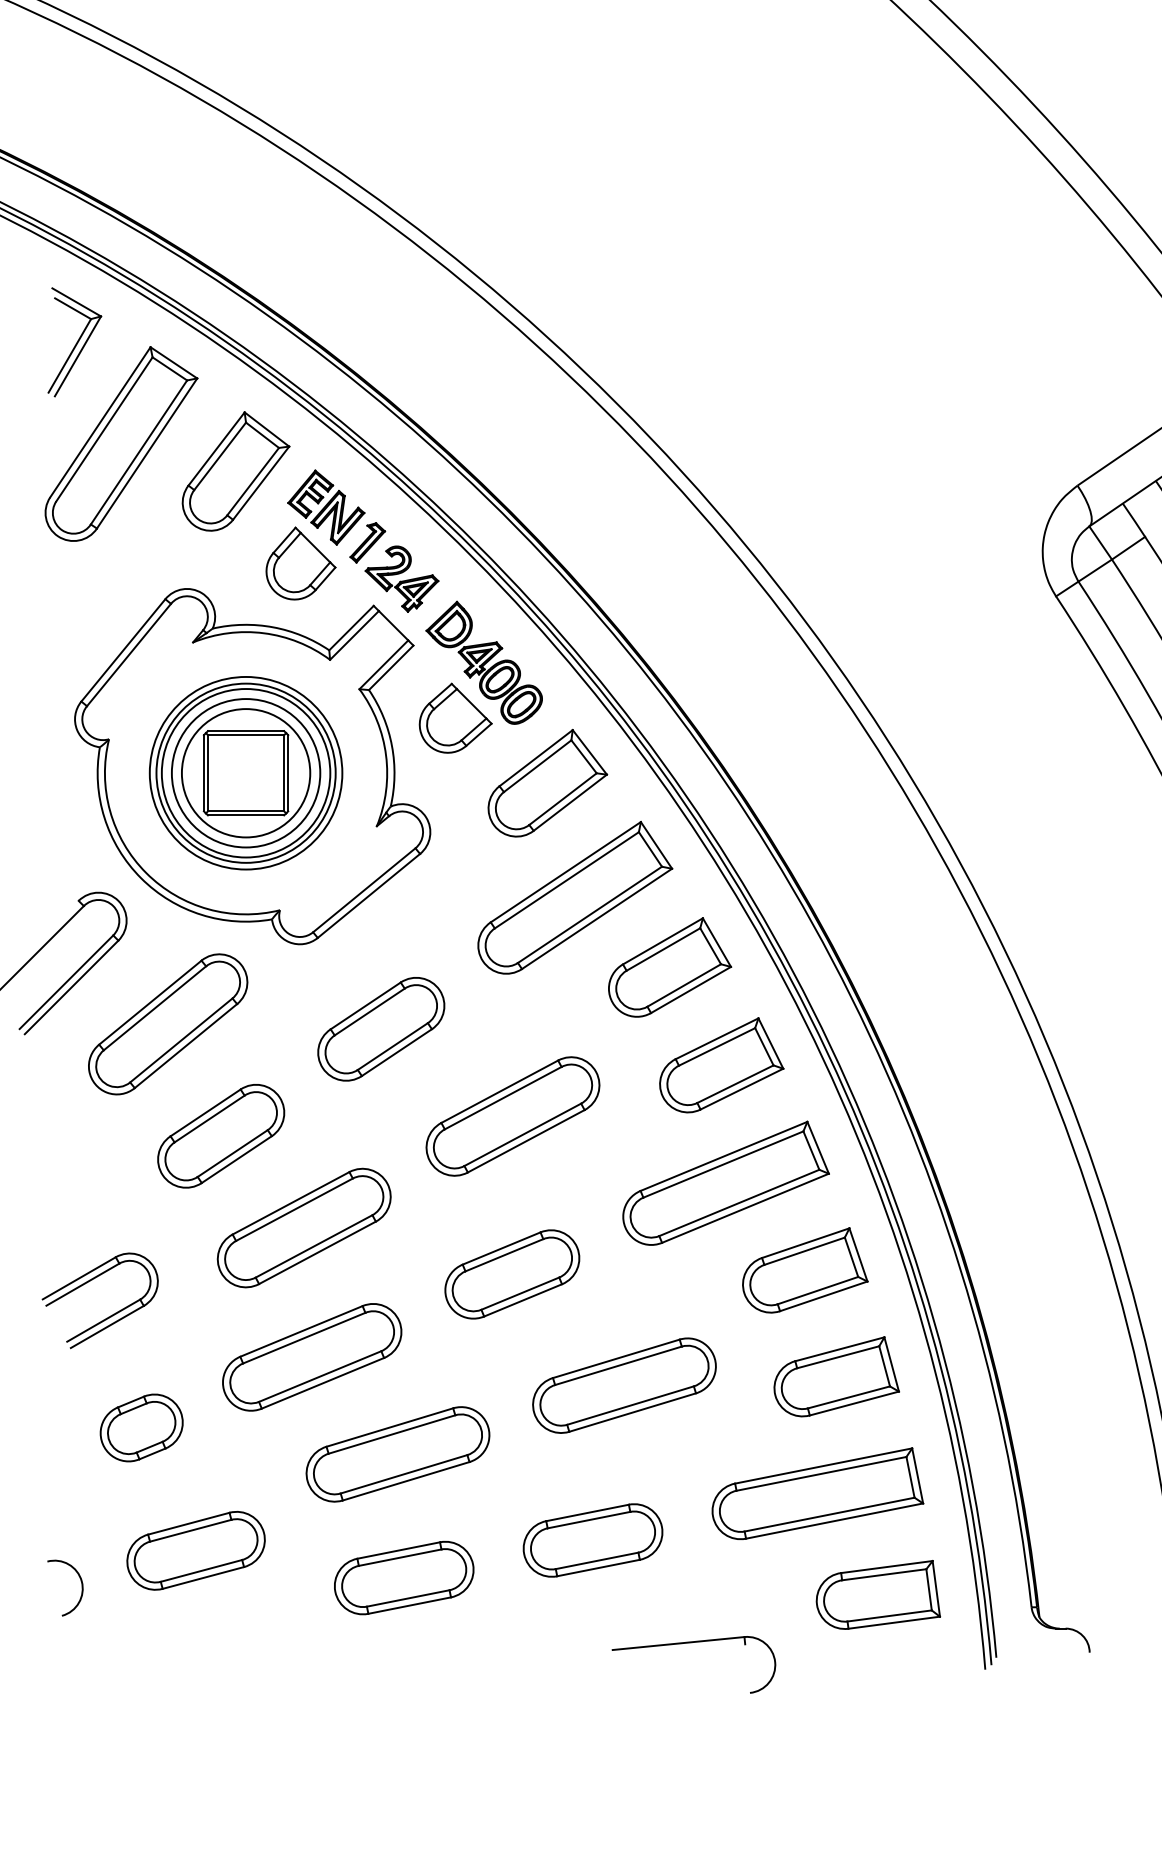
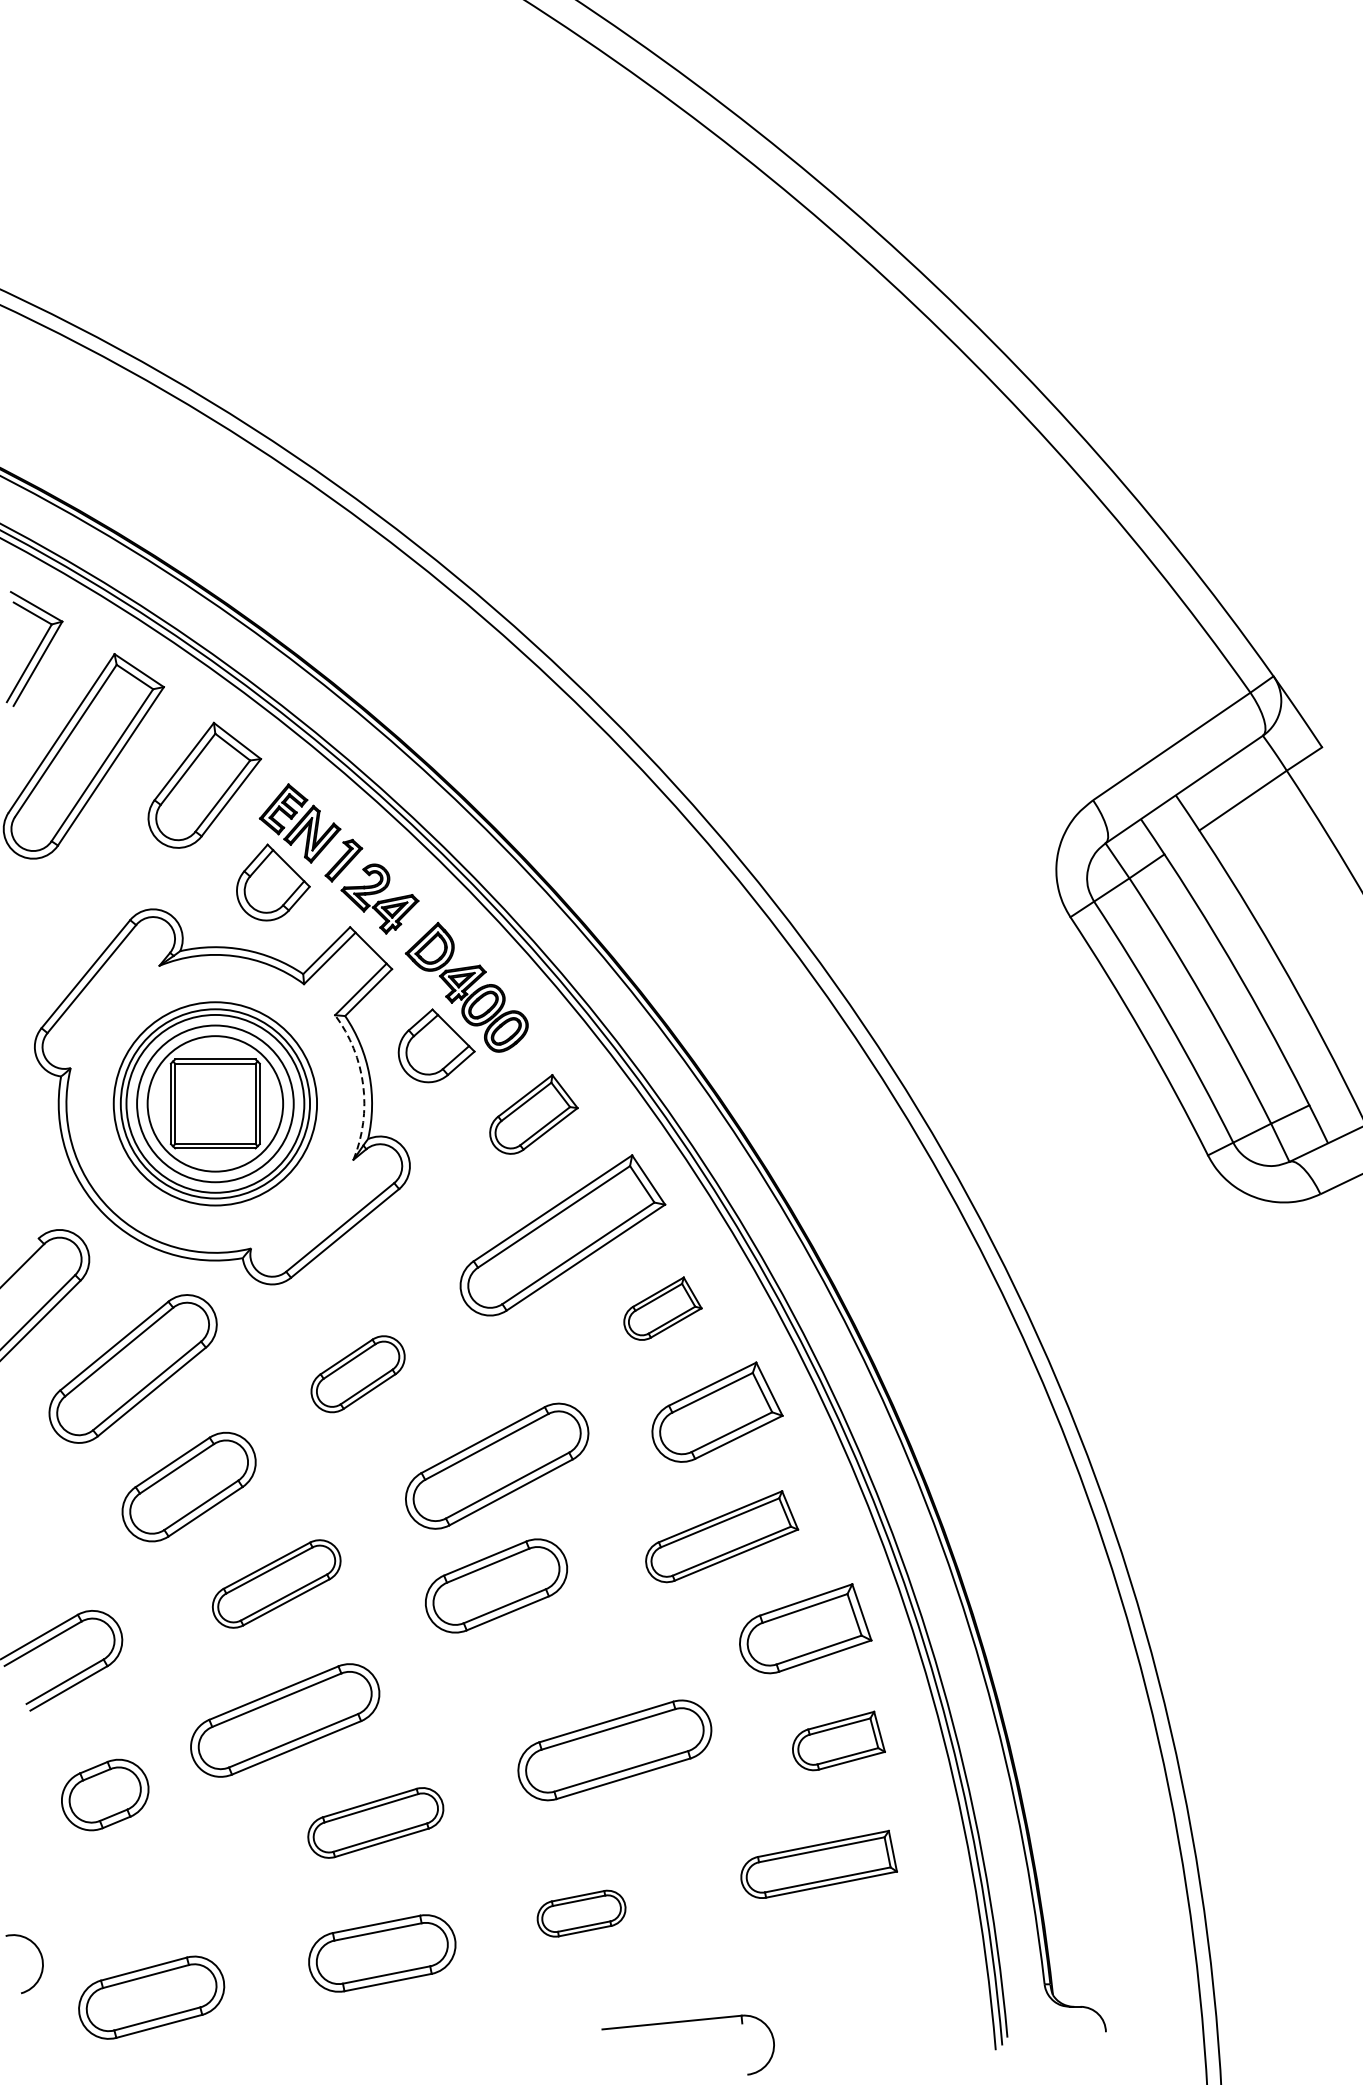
arc: (386, 755) -> (363, 1085), solid -> dashed
part: (547, 783) -> (533, 1114), size x0.7
part: (669, 967) -> (662, 1308), size x0.6
part: (380, 1029) -> (357, 1374), size x0.7
part: (725, 1183) -> (721, 1536), size x0.7
part: (303, 1227) -> (276, 1583), size x0.7
part: (512, 1274) -> (496, 1585), moved
part: (836, 1376) -> (838, 1740), size x0.7
part: (397, 1453) -> (375, 1822), size x0.7
part: (818, 1493) -> (819, 1864), size x0.7
part: (592, 1540) -> (581, 1913), size x0.6
part: (195, 1550) -> (151, 1997), moved
part: (878, 1595) -> (882, 1971), removed

